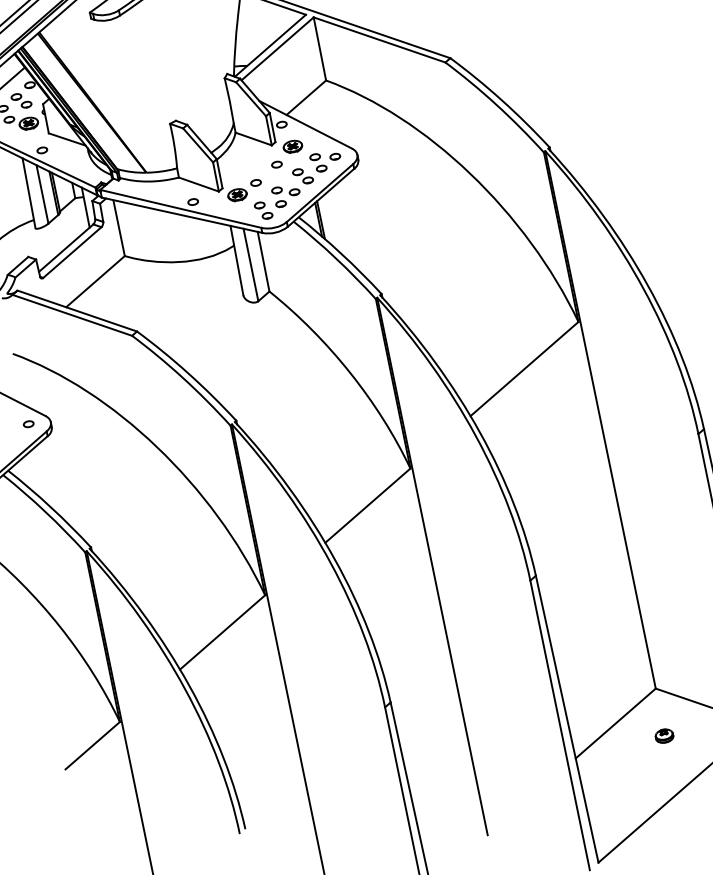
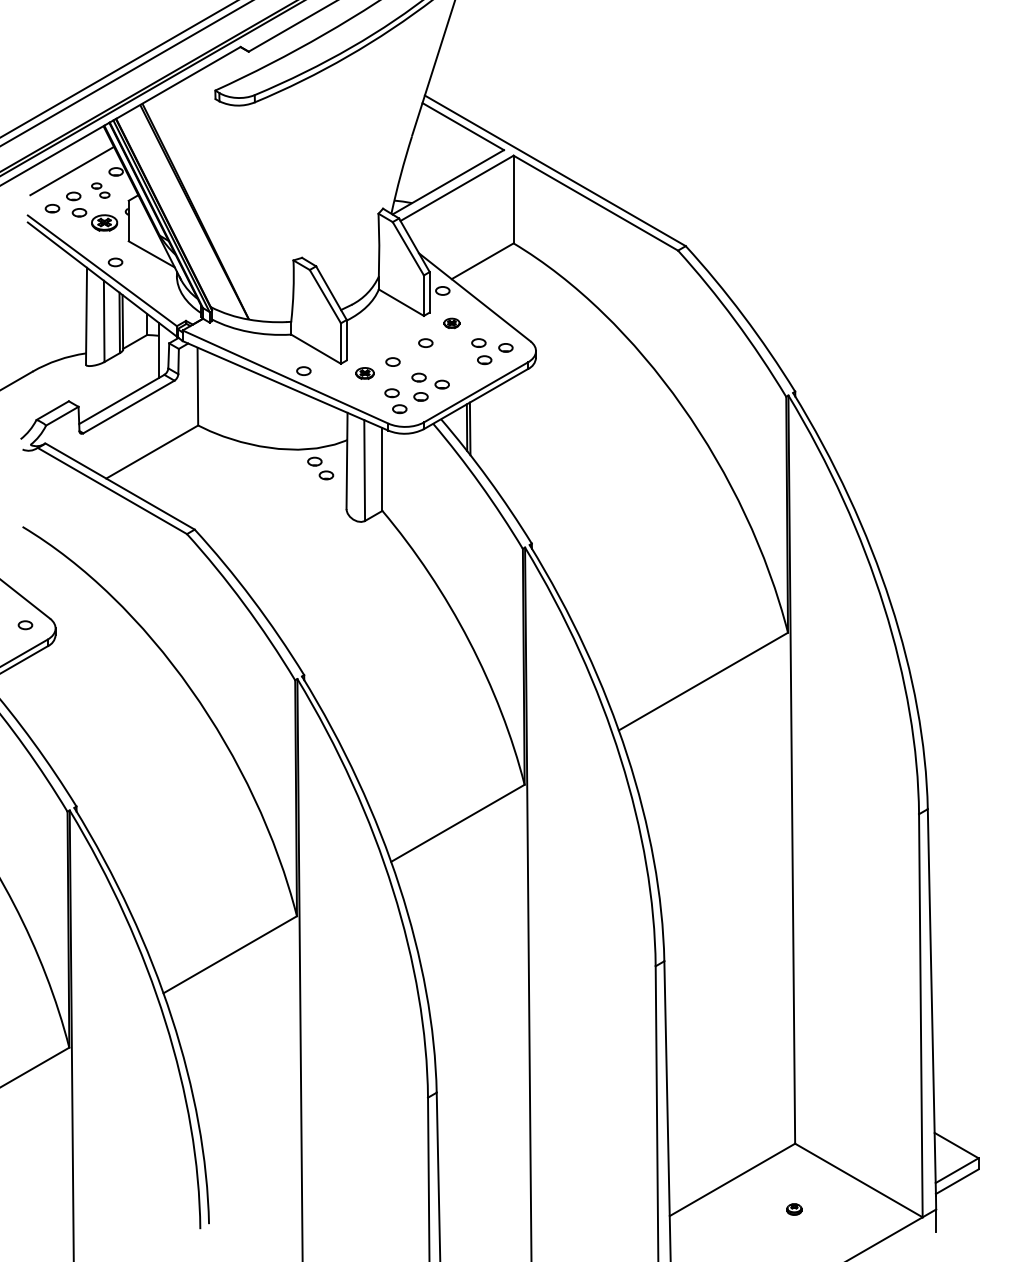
part: (21, 100) -> (100, 190), size x0.7
part: (292, 146) -> (451, 323), size x0.6
part: (302, 176) -> (320, 468), moved
part: (237, 195) -> (364, 373), size x0.7
part: (664, 736) -> (794, 1209), size x0.6

